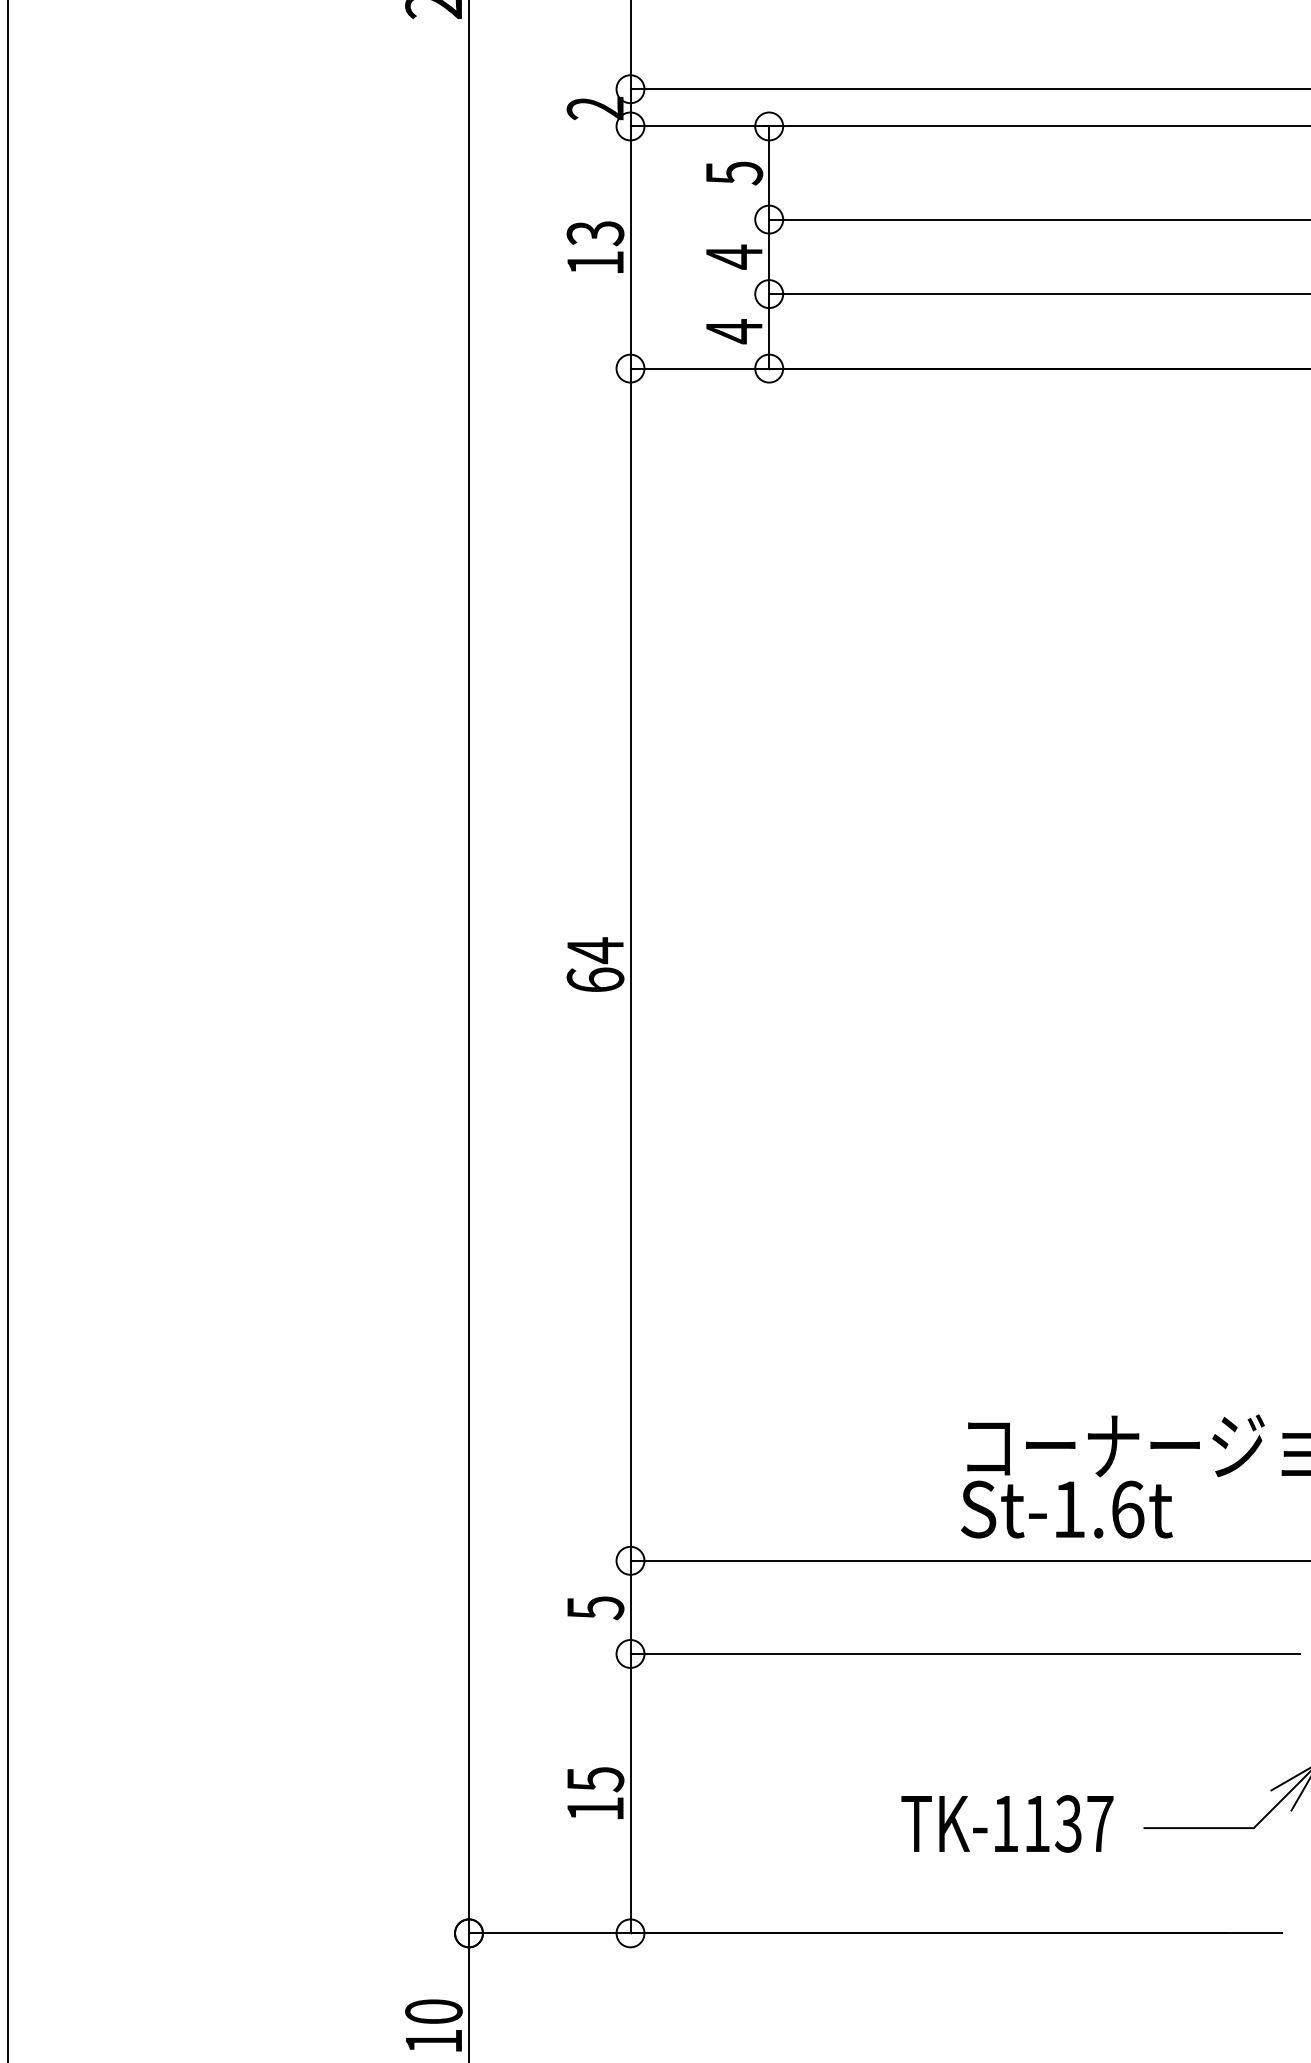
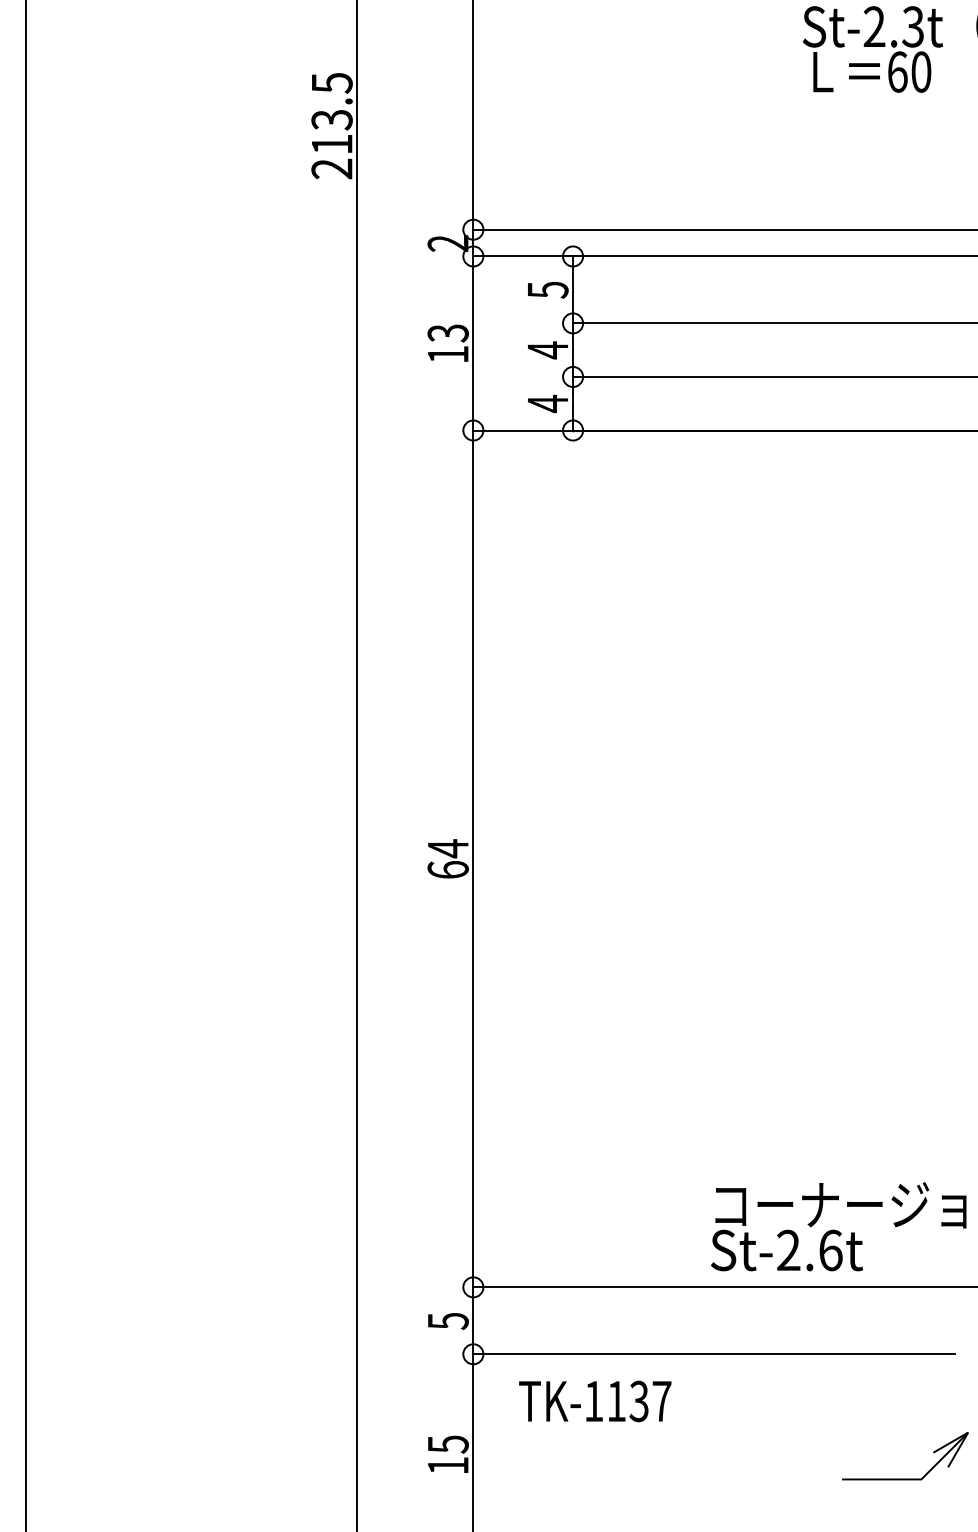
text: (1068, 1508) -> (788, 1249), St-1.6t -> St-2.6t
text: (1007, 1824) -> (595, 1401), moved

